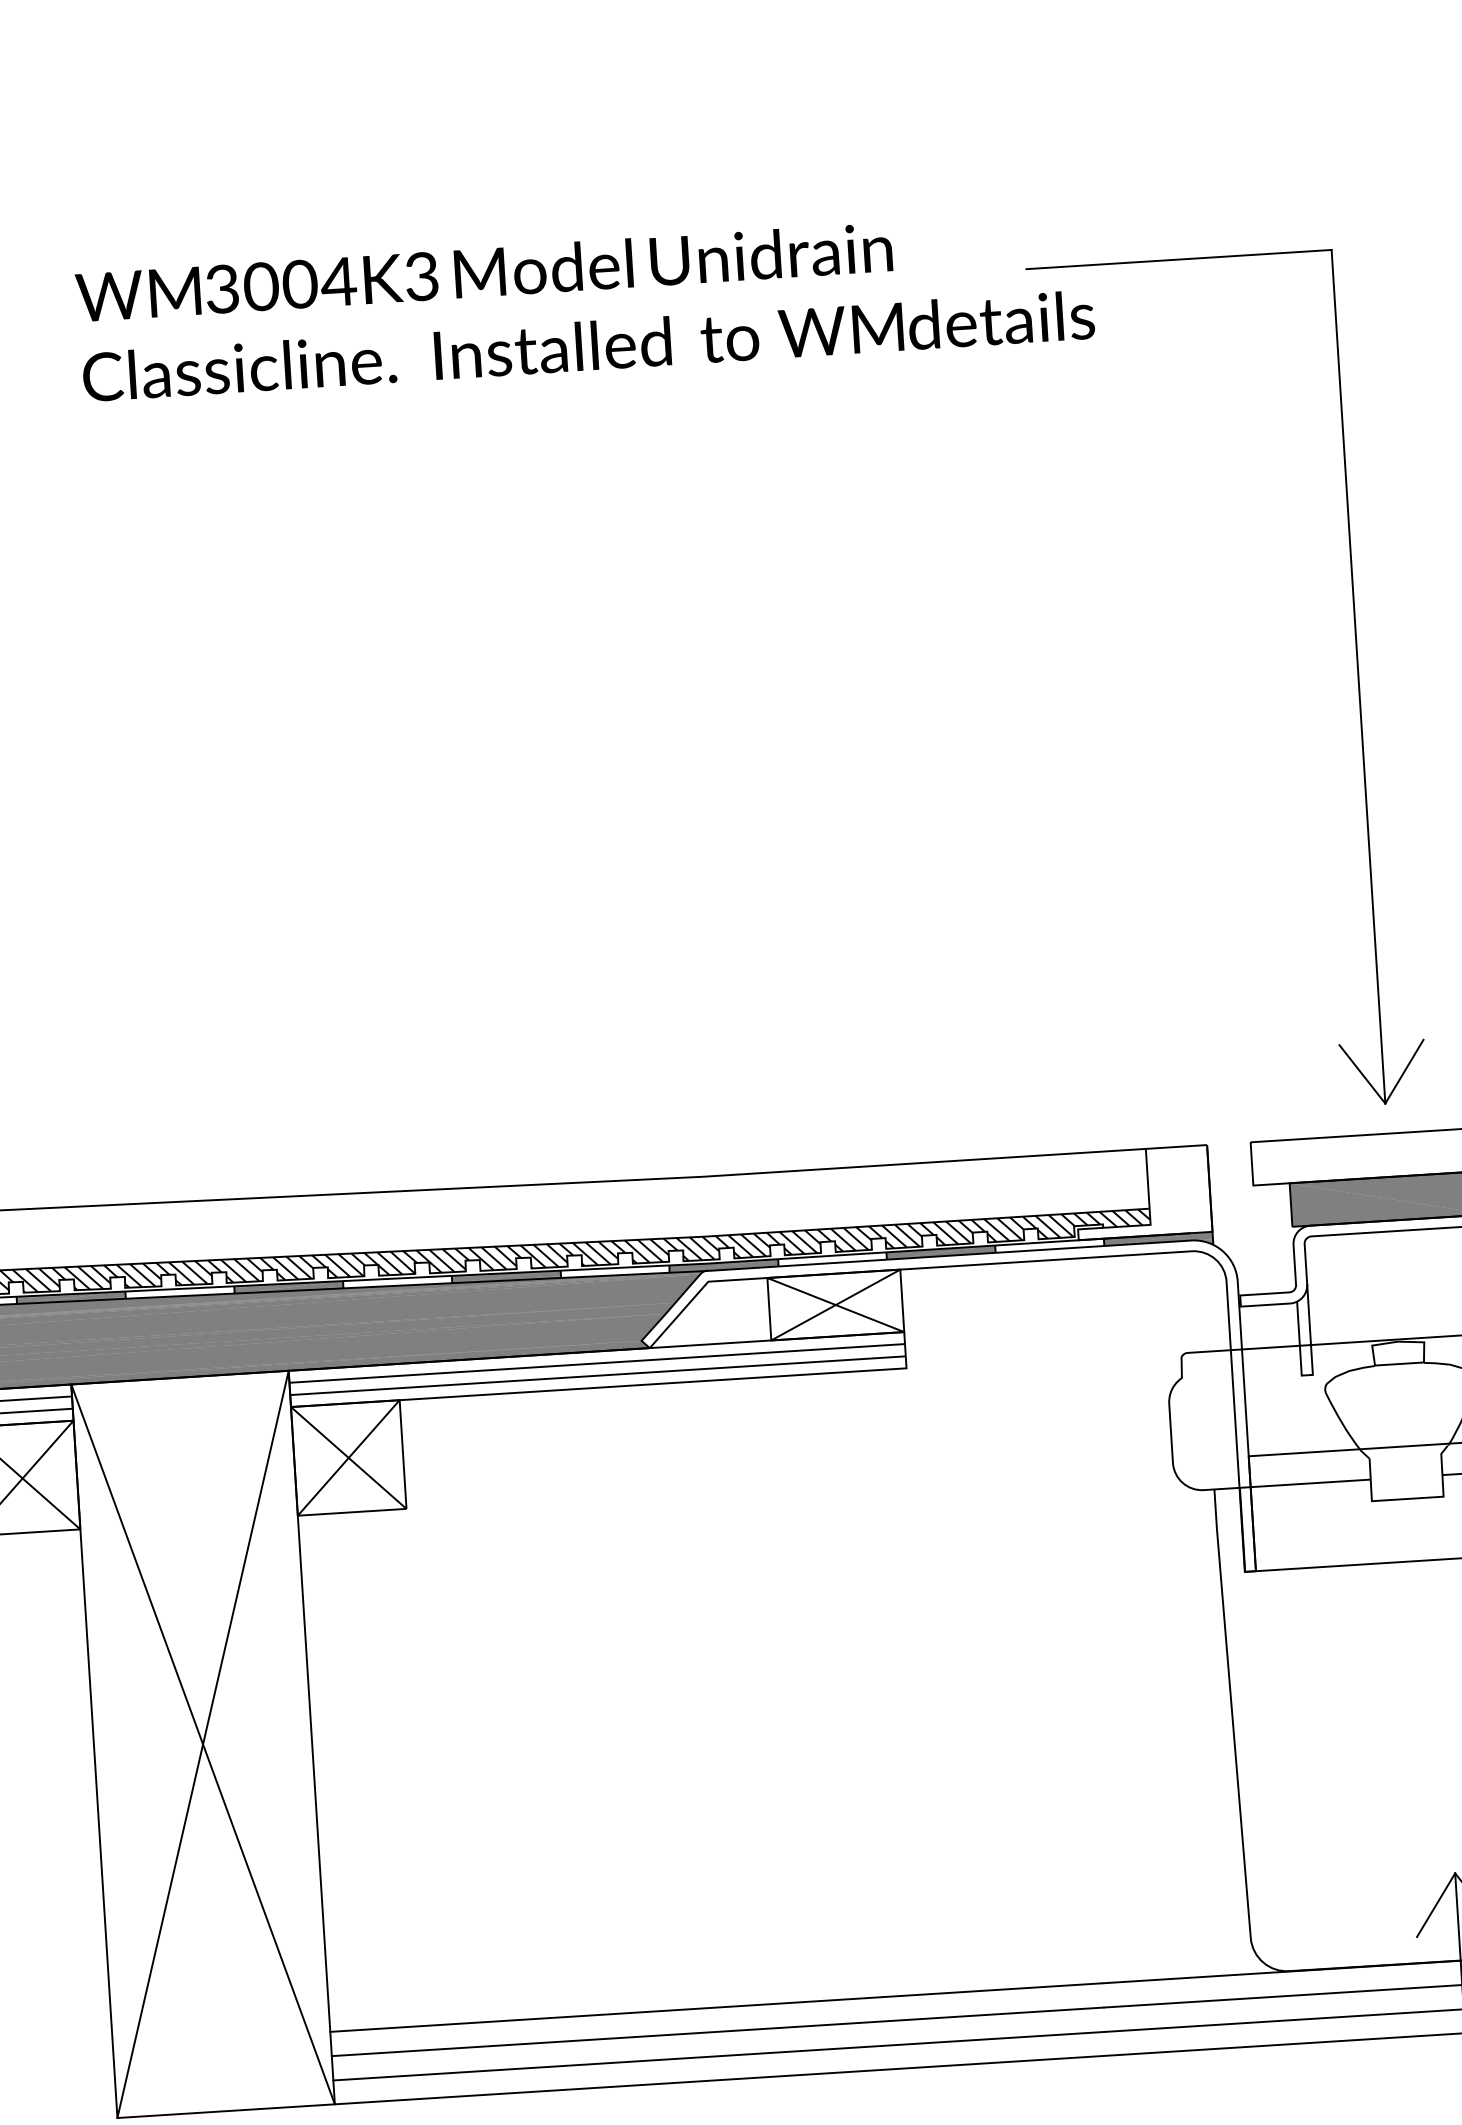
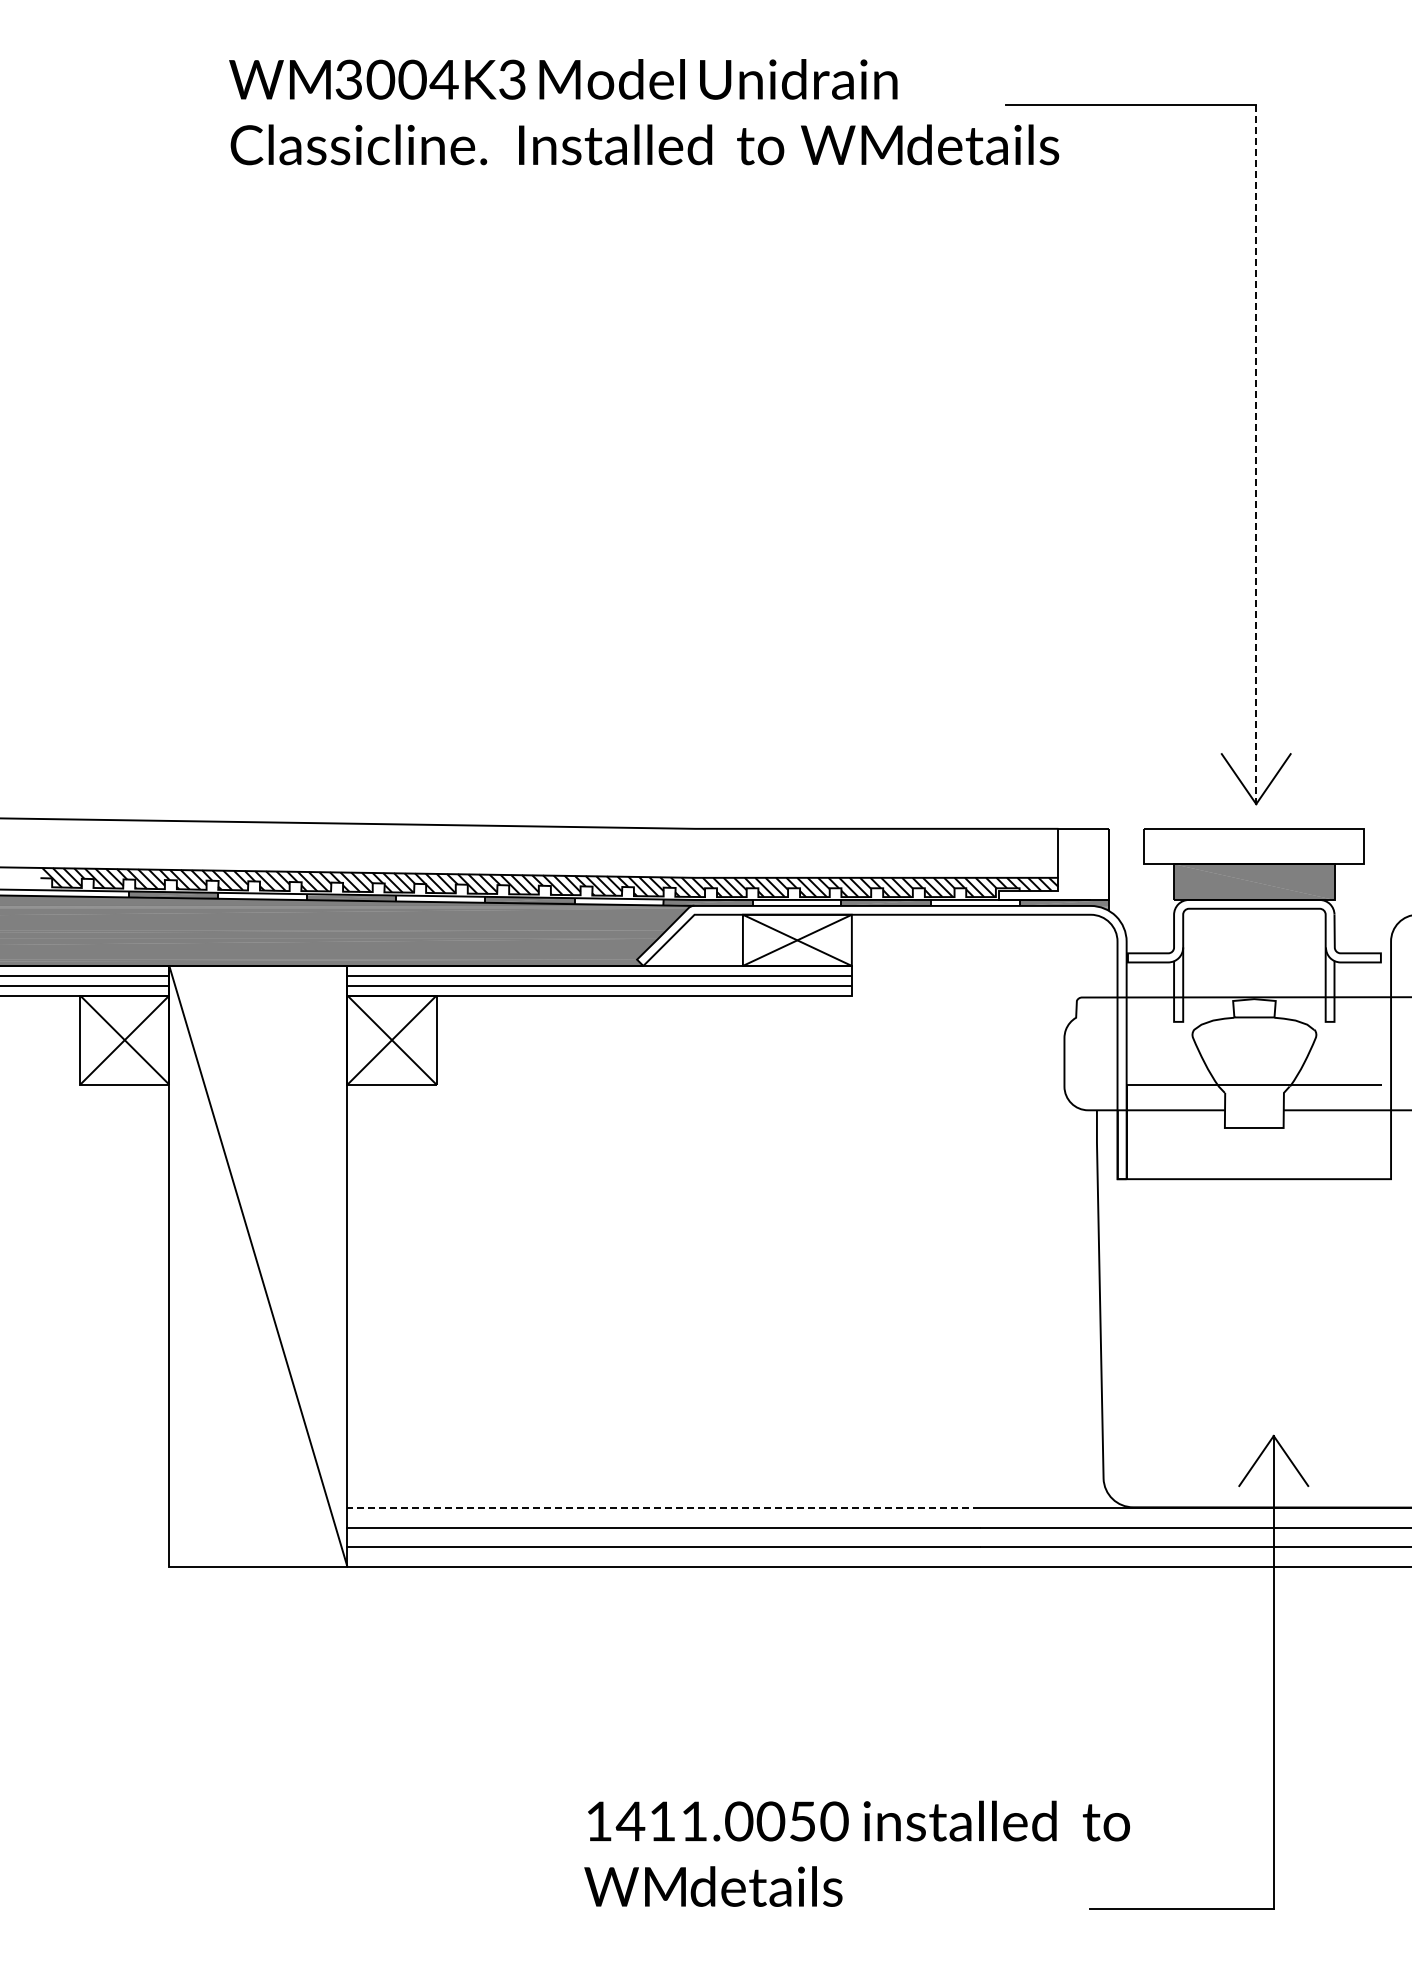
line: (1358, 676) -> (1256, 454), solid -> dashed
line: (203, 1744) -> (258, 1266), removed
line: (715, 2007) -> (663, 1507), solid -> dashed

